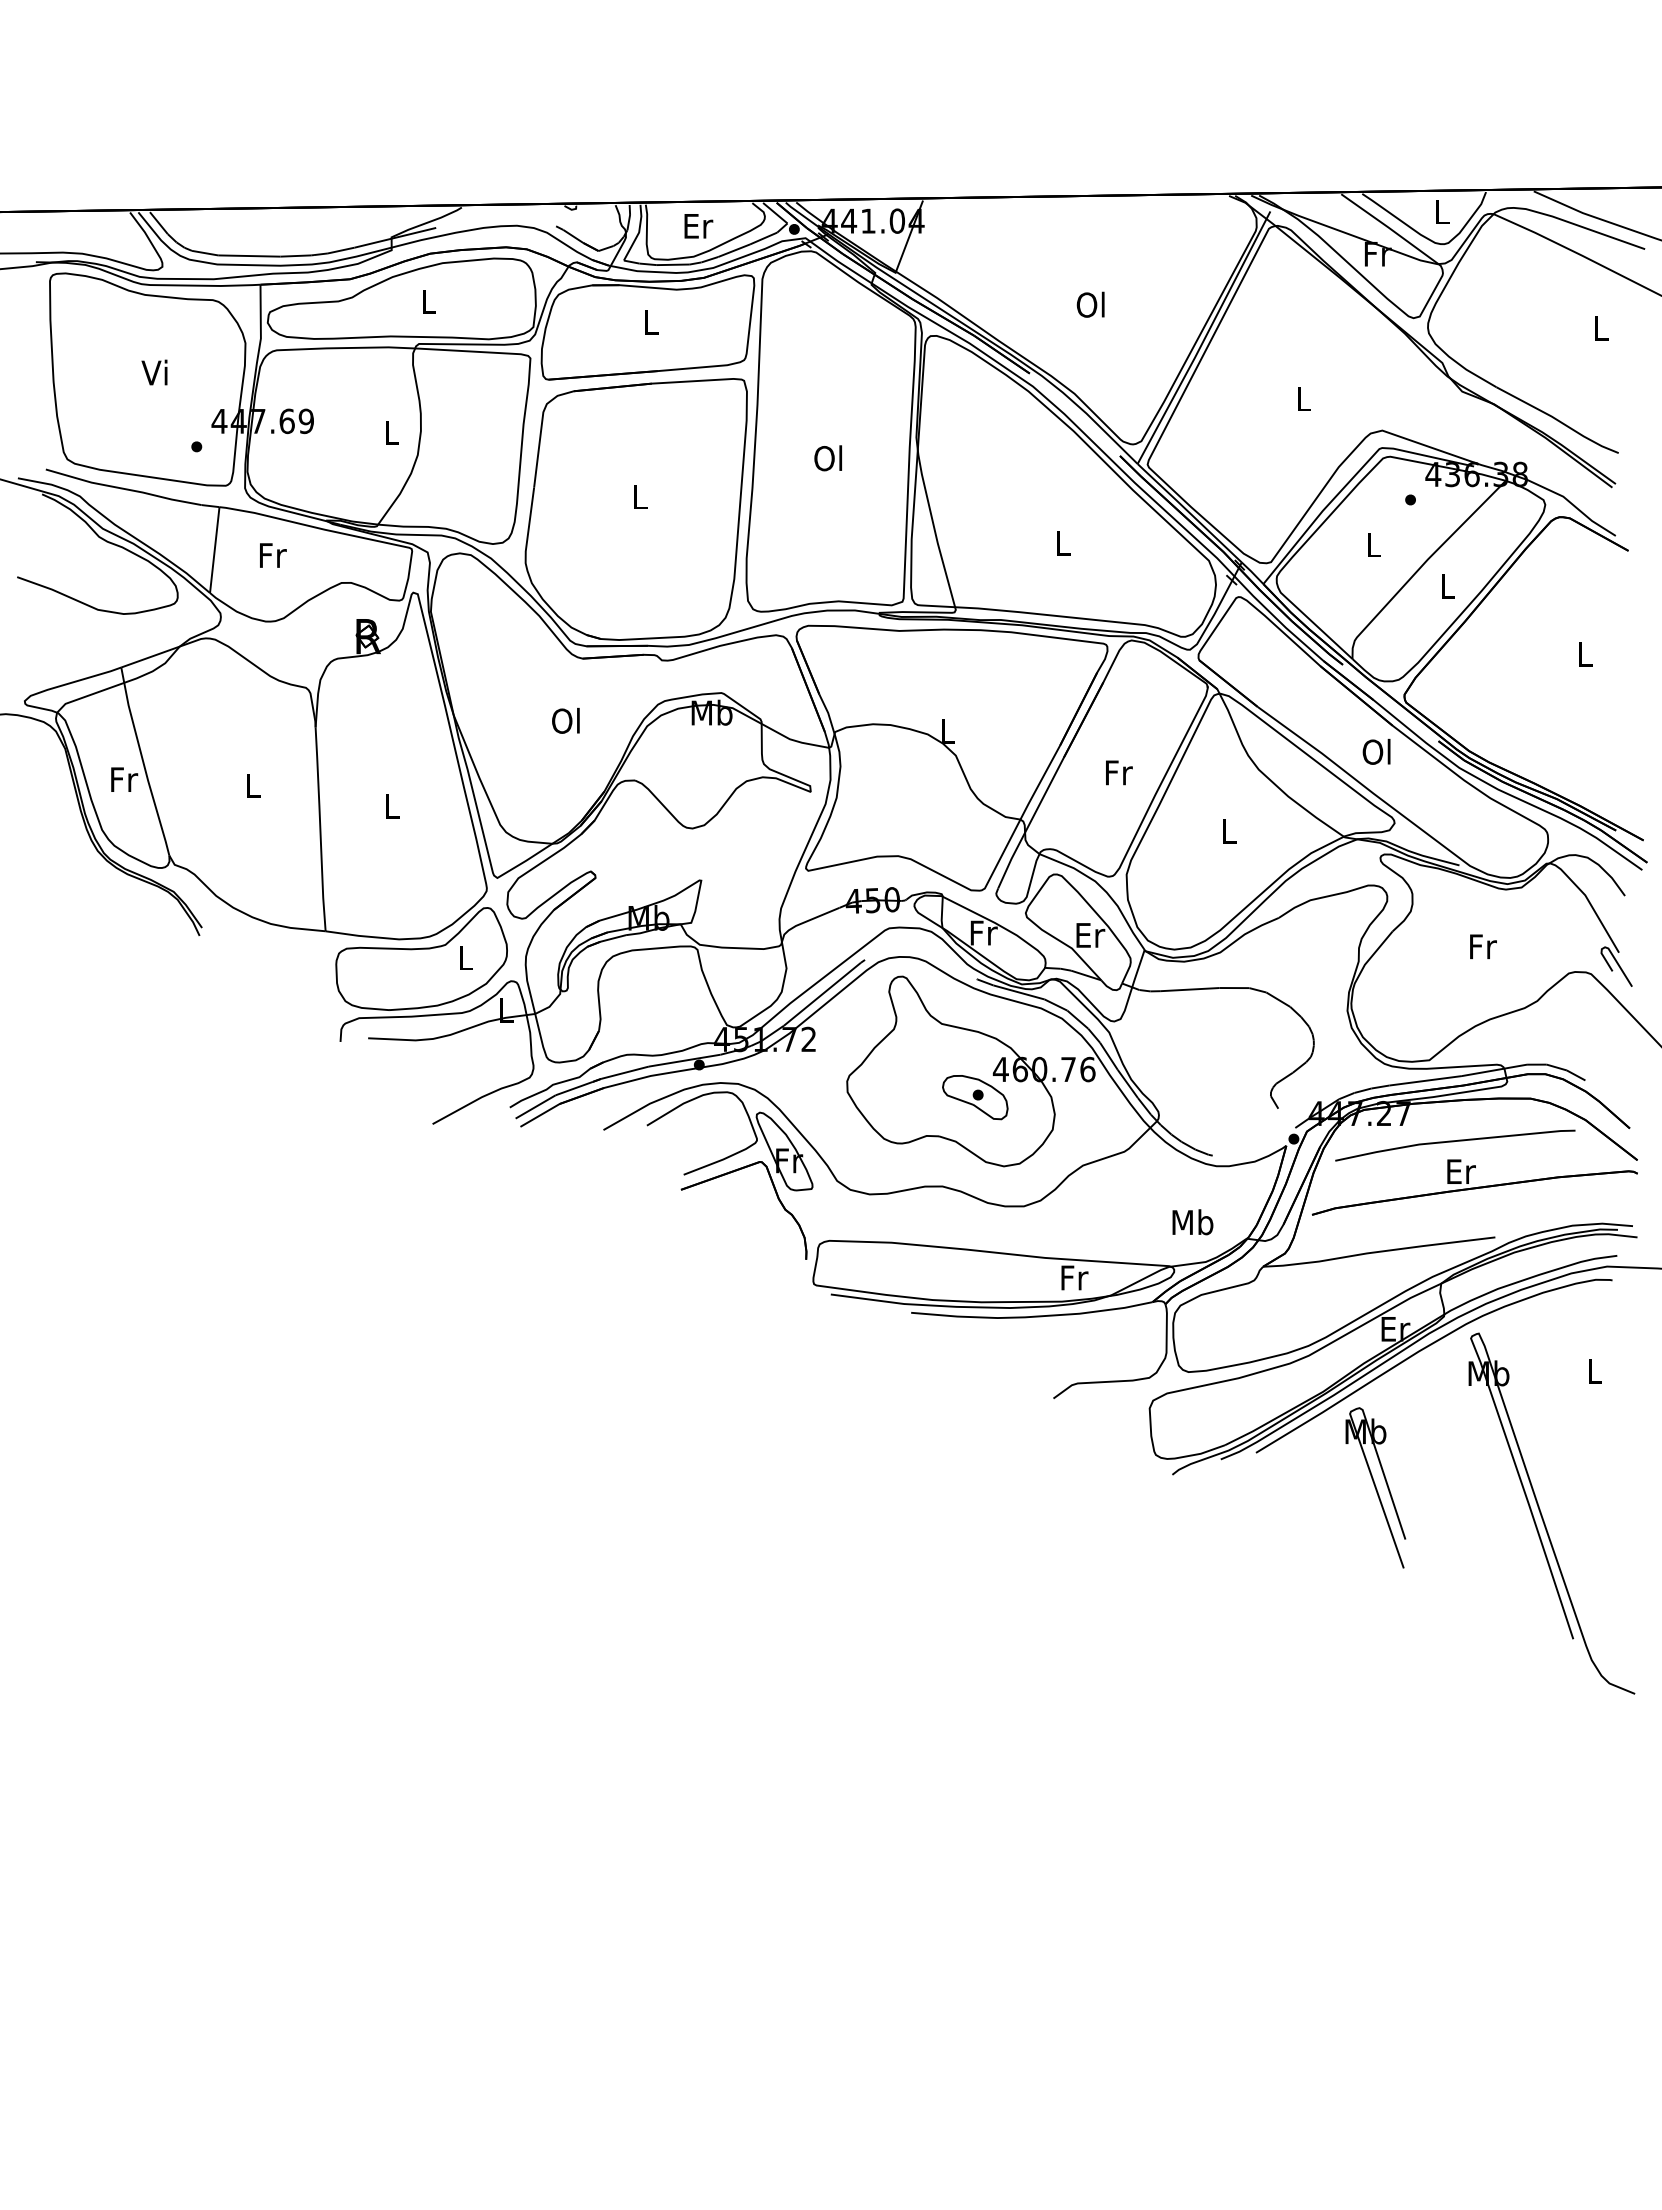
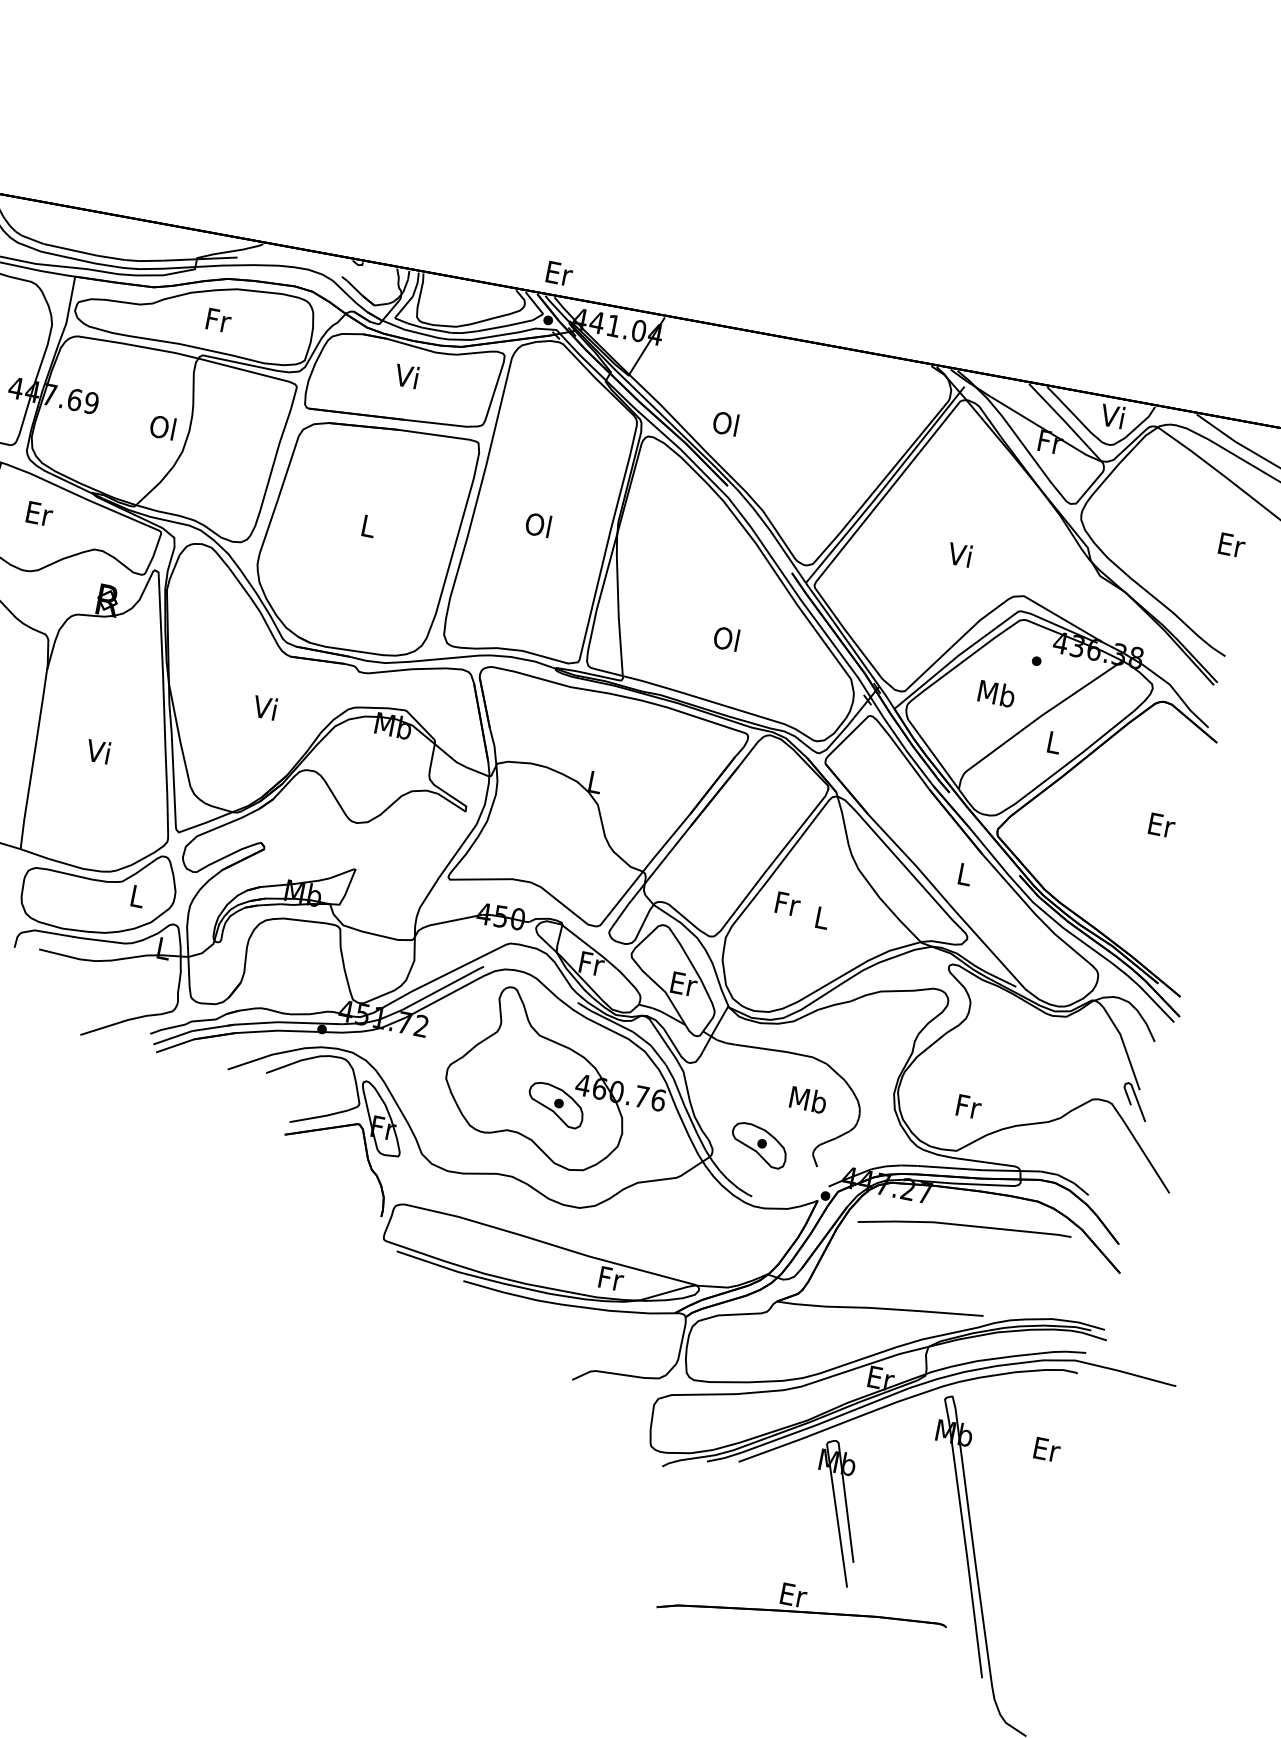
text: (1440, 211) -> (1112, 415), L -> Vi
text: (698, 226) -> (559, 273), moved
text: (429, 301) -> (219, 320), L -> Fr
text: (1090, 304) -> (725, 423), moved
text: (649, 321) -> (406, 375), L -> Vi
text: (1601, 328) -> (1231, 545), L -> Er
text: (1301, 398) -> (959, 554), L -> Vi
text: (390, 432) -> (162, 427), L -> Ol
text: (1061, 543) -> (726, 639), L -> Ol
text: (1373, 544) -> (996, 693), L -> Mb
text: (273, 555) -> (39, 513), Fr -> Er
text: (1585, 654) -> (1161, 825), L -> Er
text: (565, 720) -> (265, 707), Ol -> Vi
text: (1376, 751) -> (963, 873), Ol -> L
text: (1119, 772) -> (788, 903), moved
text: (389, 805) -> (97, 750), L -> Vi
text: (1483, 946) -> (969, 1106), moved
part: (1209, 1097) -> (759, 1145), added
part: (1474, 1187) -> (802, 1611), moved
text: (1192, 1222) -> (808, 1100), moved
text: (1595, 1371) -> (1047, 1449), L -> Er

